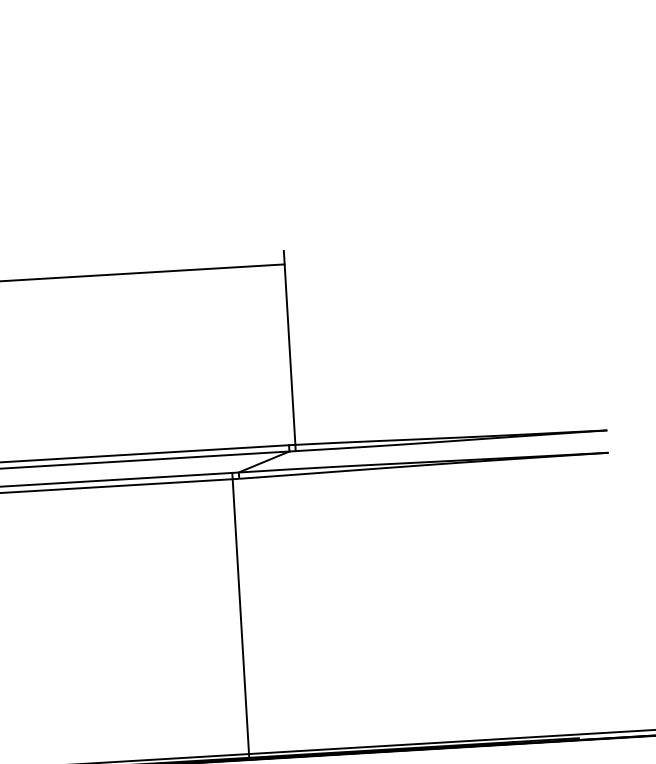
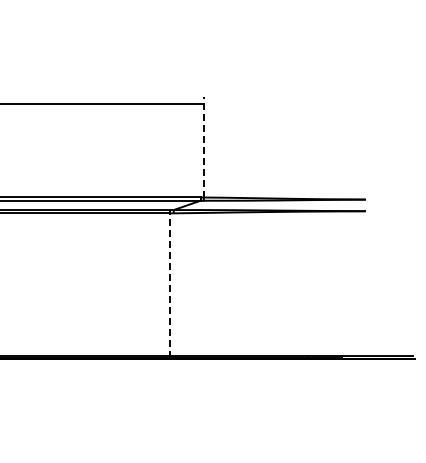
line: (288, 346) -> (203, 146), solid -> dashed
line: (241, 616) -> (170, 284), solid -> dashed

